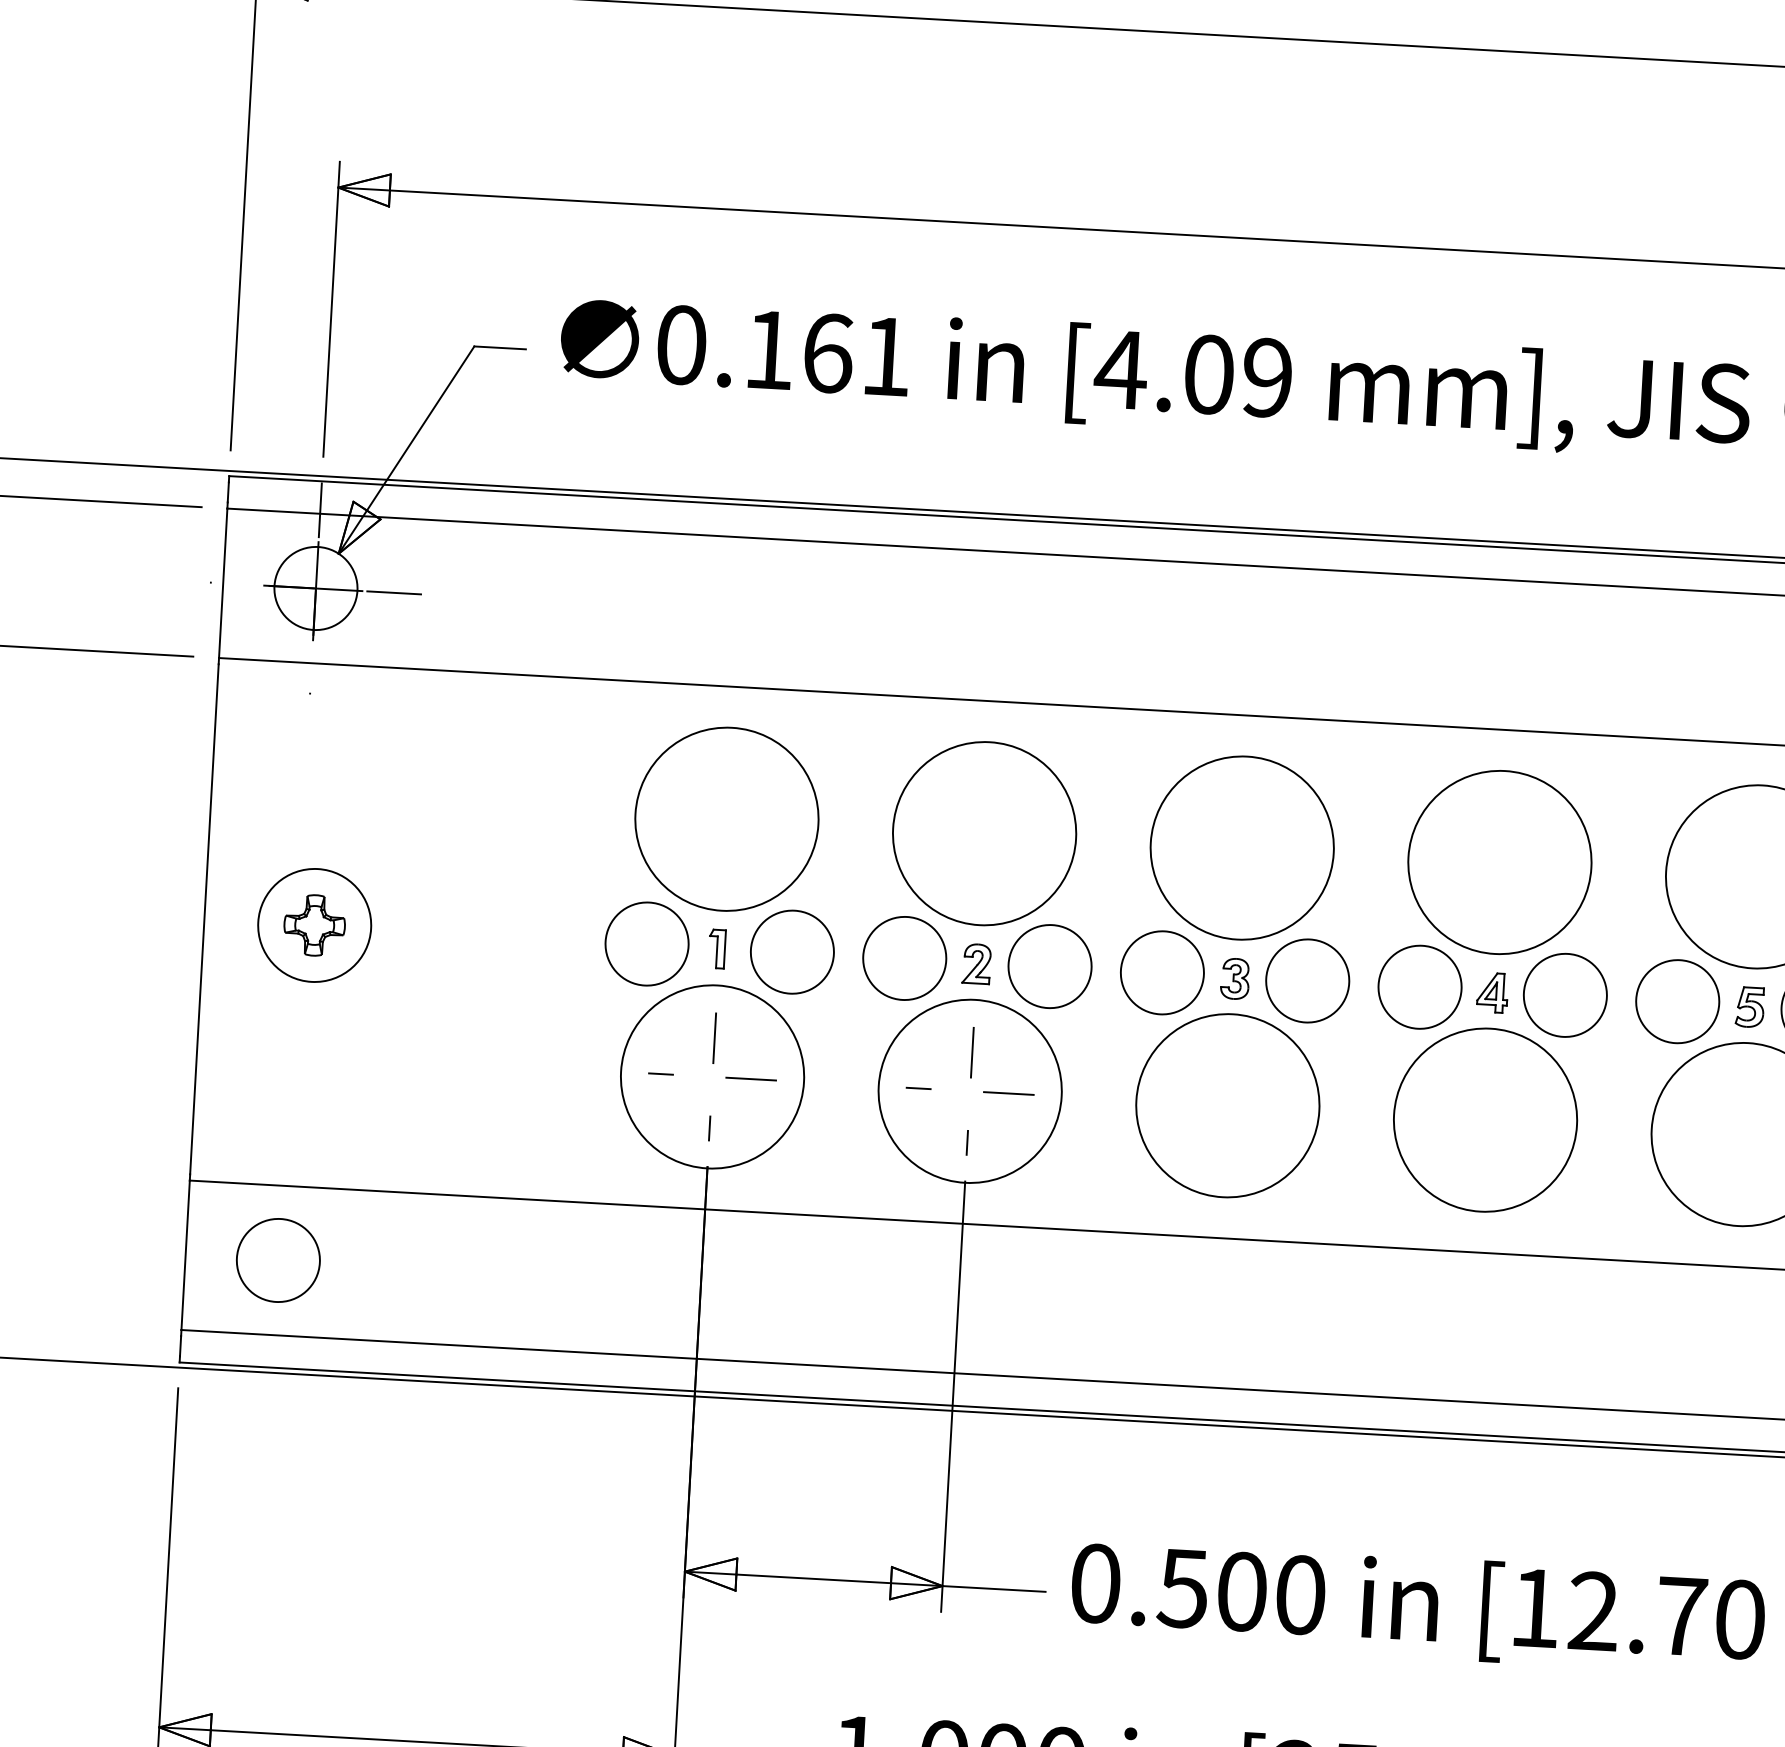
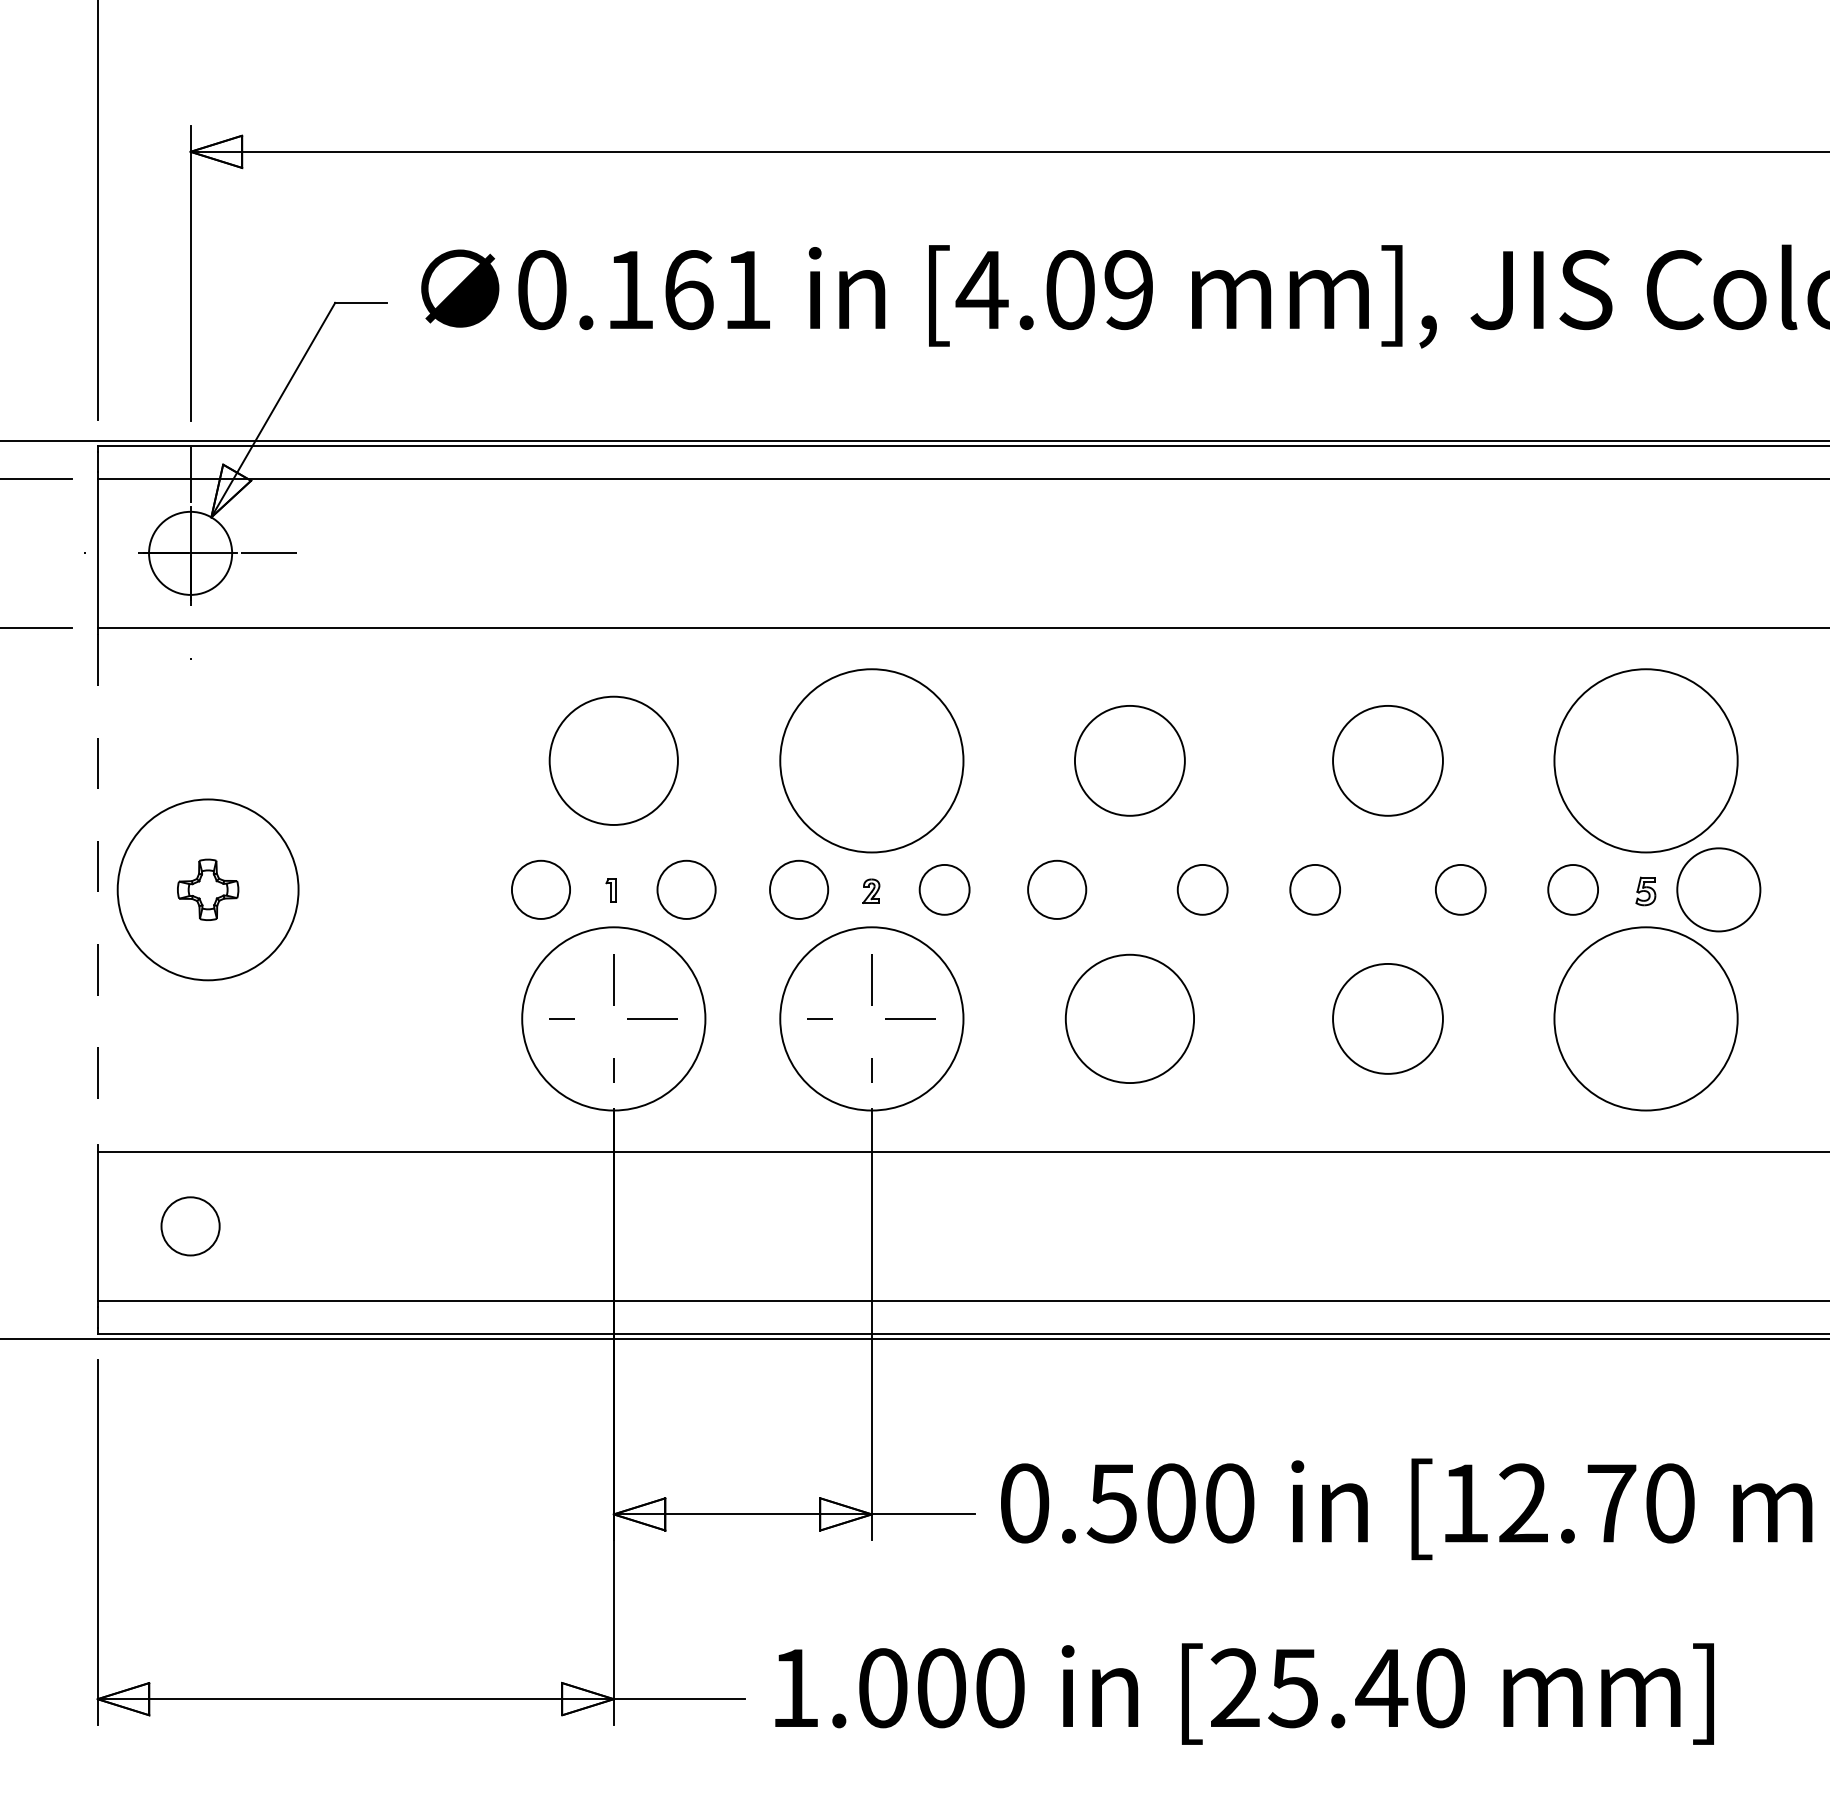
circle: (726, 818) -> (613, 760), size x0.7
circle: (1241, 847) -> (1129, 760), size x0.6
circle: (1499, 862) -> (1387, 760), size x0.6
line: (204, 919) -> (97, 890), solid -> dashed
circle: (314, 925) -> (207, 889), size x1.6
circle: (646, 943) -> (540, 889), size x0.7
part: (716, 948) -> (610, 890), size x0.6
circle: (792, 951) -> (686, 889), size x0.7
circle: (904, 958) -> (798, 889), size x0.7
part: (976, 963) -> (871, 890), size x0.6
circle: (1049, 966) -> (944, 889), size x0.6
circle: (1161, 972) -> (1056, 889), size x0.7
part: (1234, 978) -> (1129, 891), removed
circle: (1307, 980) -> (1202, 889), size x0.6
circle: (1419, 986) -> (1314, 889), size x0.6
part: (1492, 991) -> (1387, 890), removed
circle: (1565, 994) -> (1460, 889), size x0.6
circle: (1676, 1001) -> (1572, 889), size x0.6
part: (1749, 1007) -> (1645, 891), size x0.7
circle: (1227, 1105) -> (1129, 1018), size x0.7
circle: (1485, 1119) -> (1387, 1018), size x0.6
circle: (278, 1259) -> (190, 1225), size x0.7

